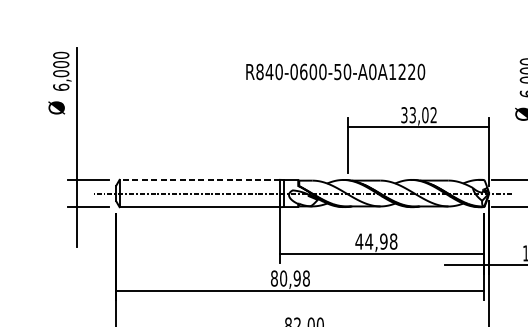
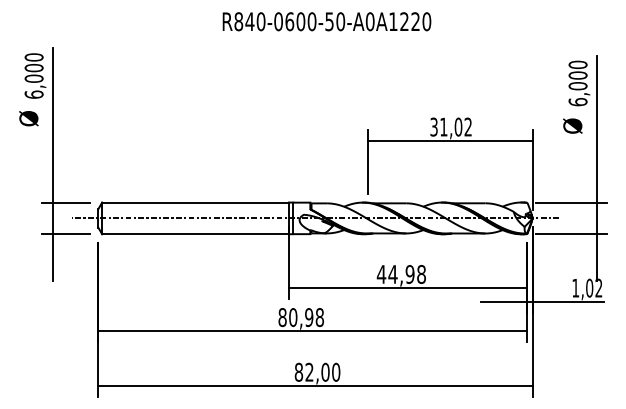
text: (335, 71) -> (326, 21), moved
text: (412, 114) -> (443, 126), 33,02 -> 31,02
line: (199, 179) -> (195, 202), dashed -> solid

